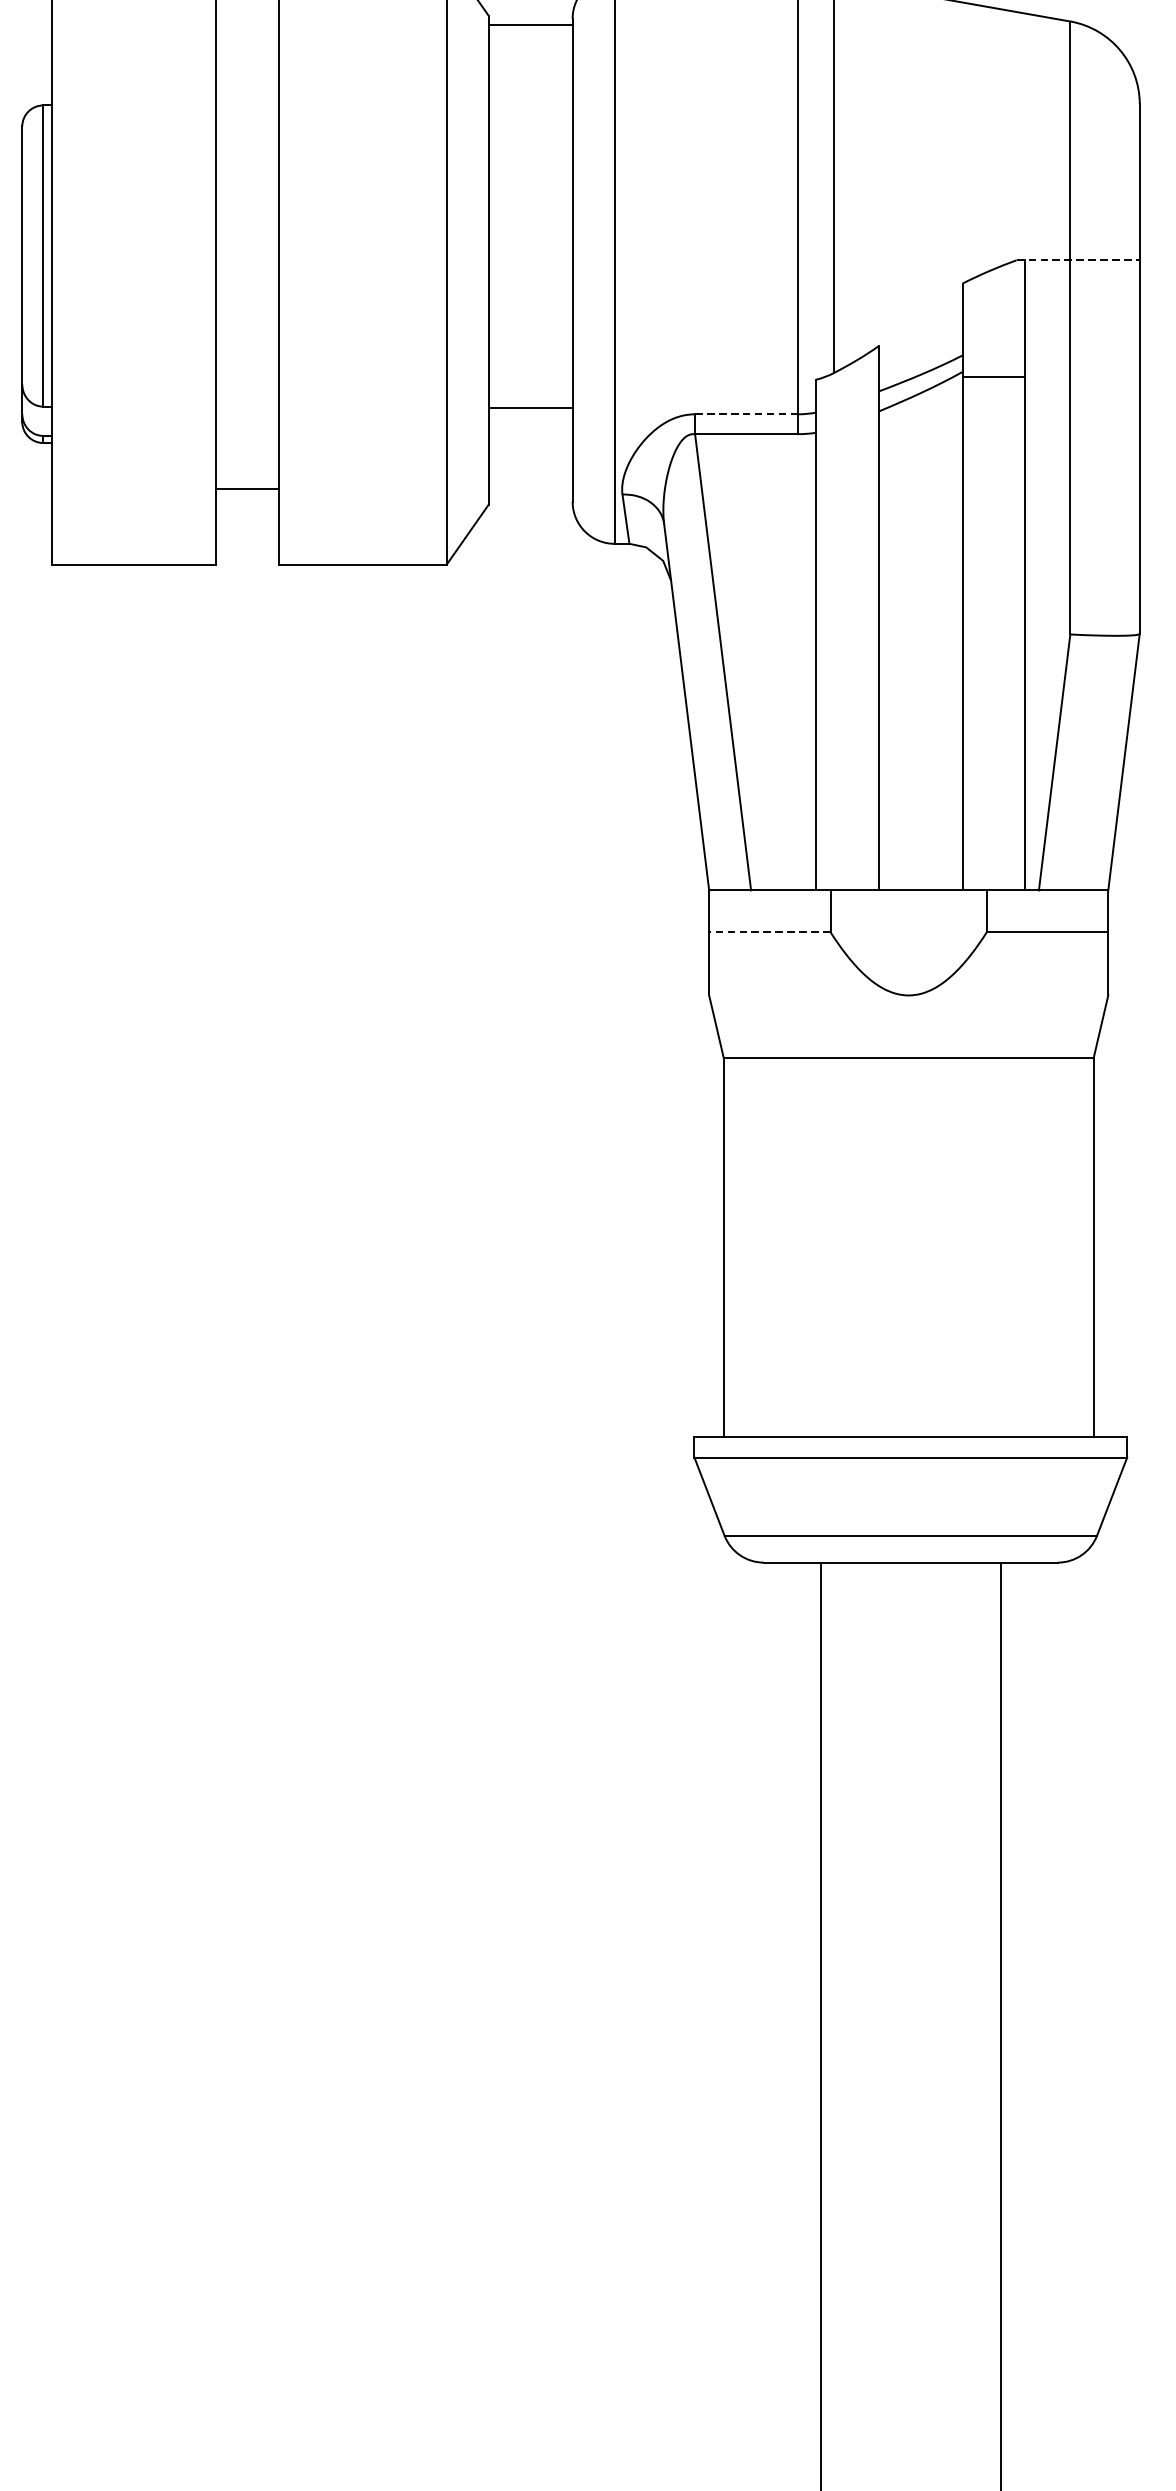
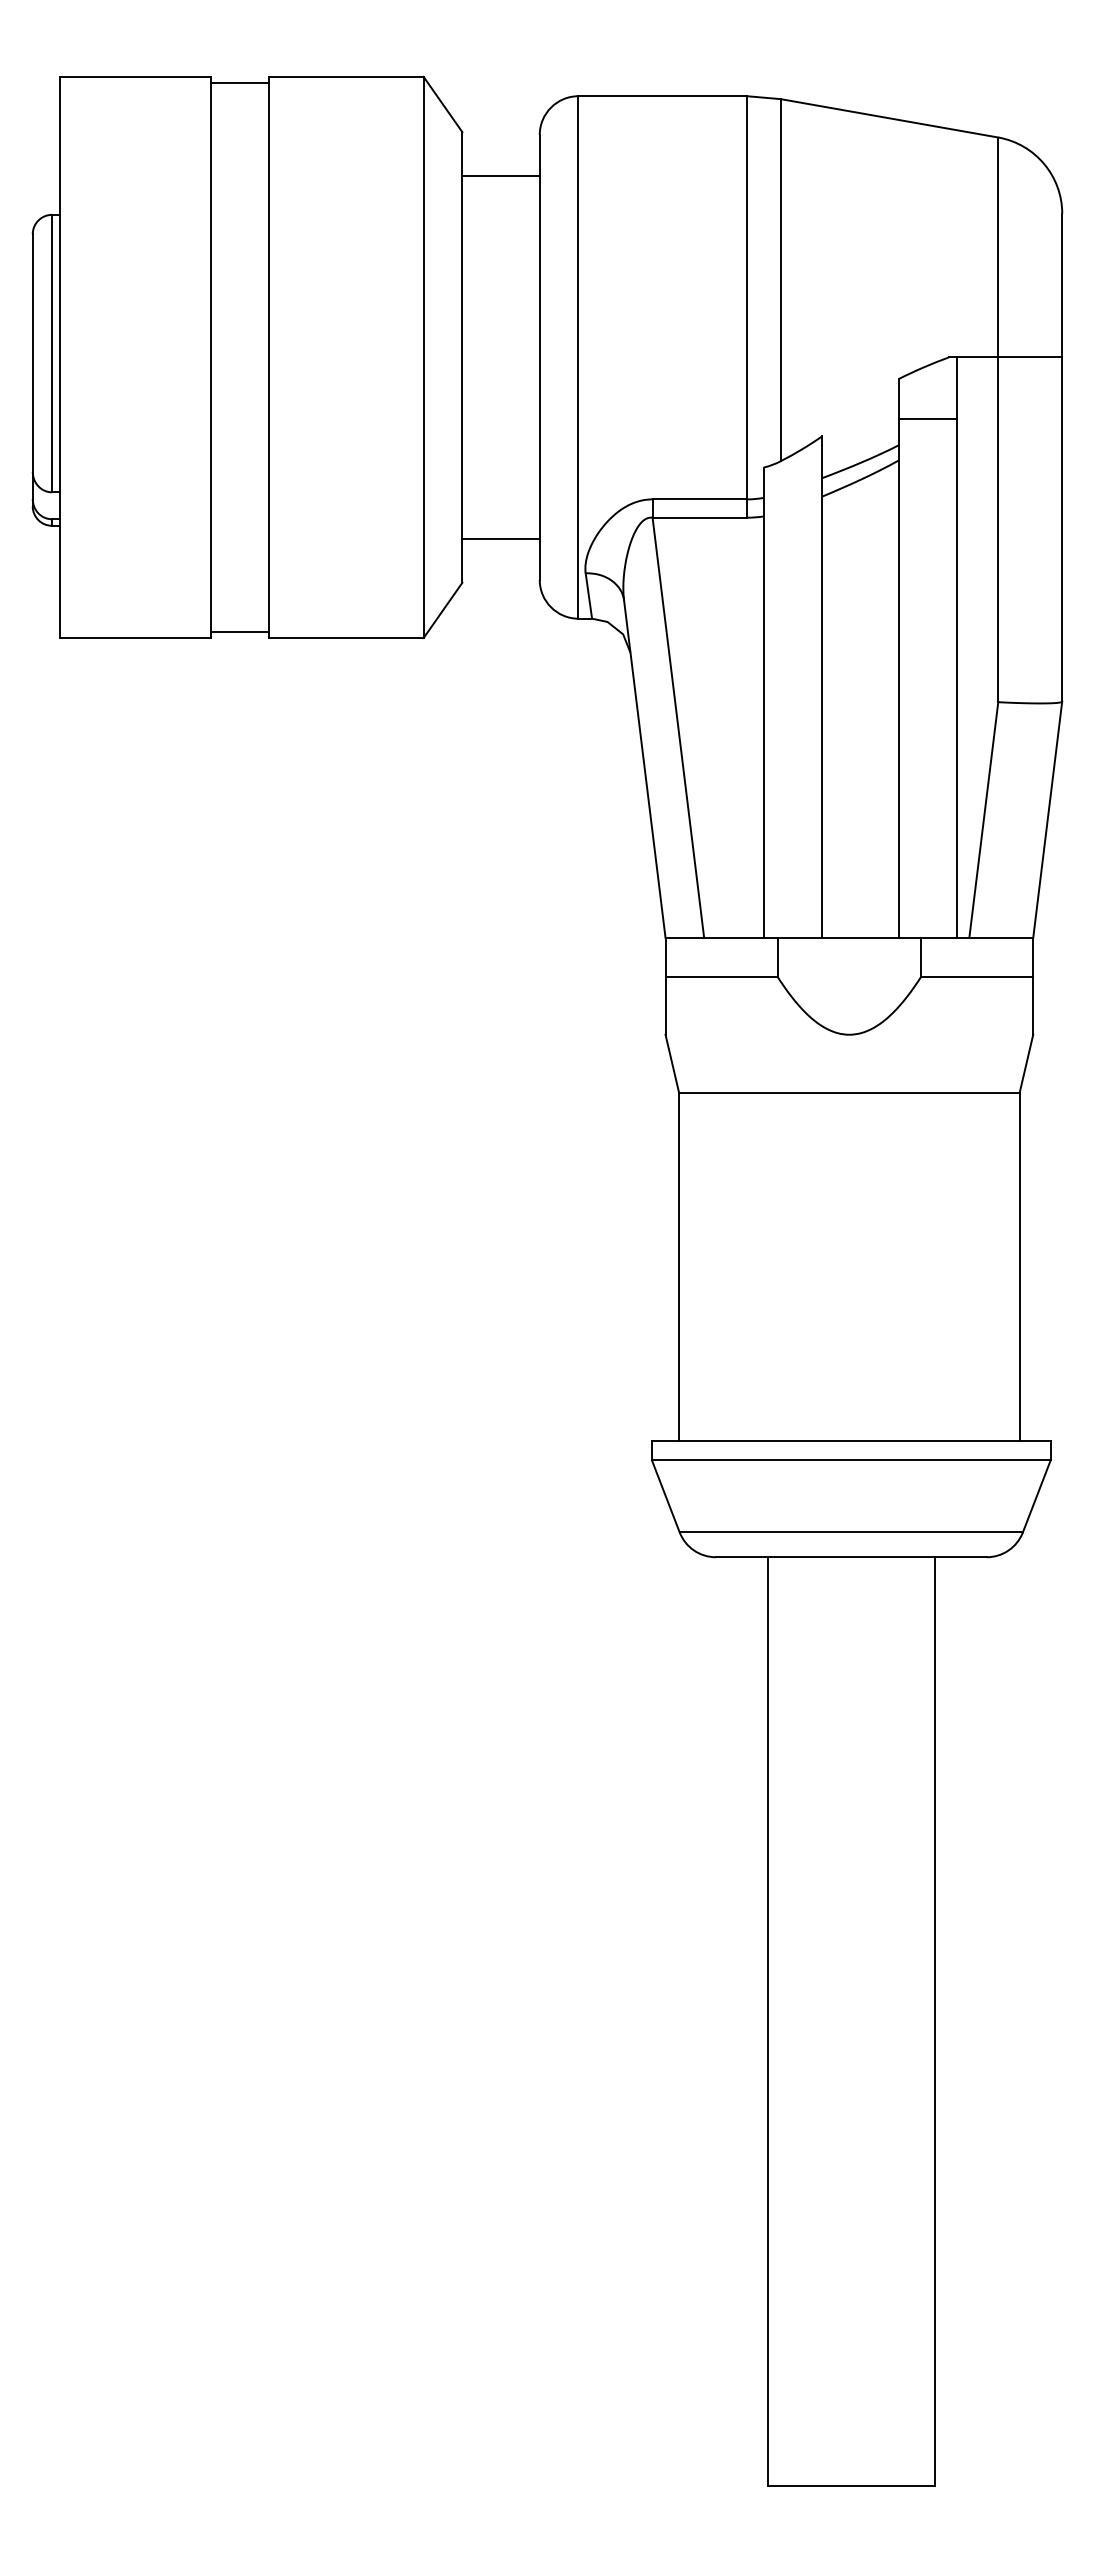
line: (530, 24) -> (500, 175), moved
line: (1078, 260) -> (1005, 357), dashed -> solid
line: (993, 377) -> (927, 419), moved
line: (530, 407) -> (500, 539), moved
line: (747, 414) -> (700, 499), dashed -> solid
line: (246, 489) -> (239, 632), moved
line: (769, 932) -> (721, 976), dashed -> solid

